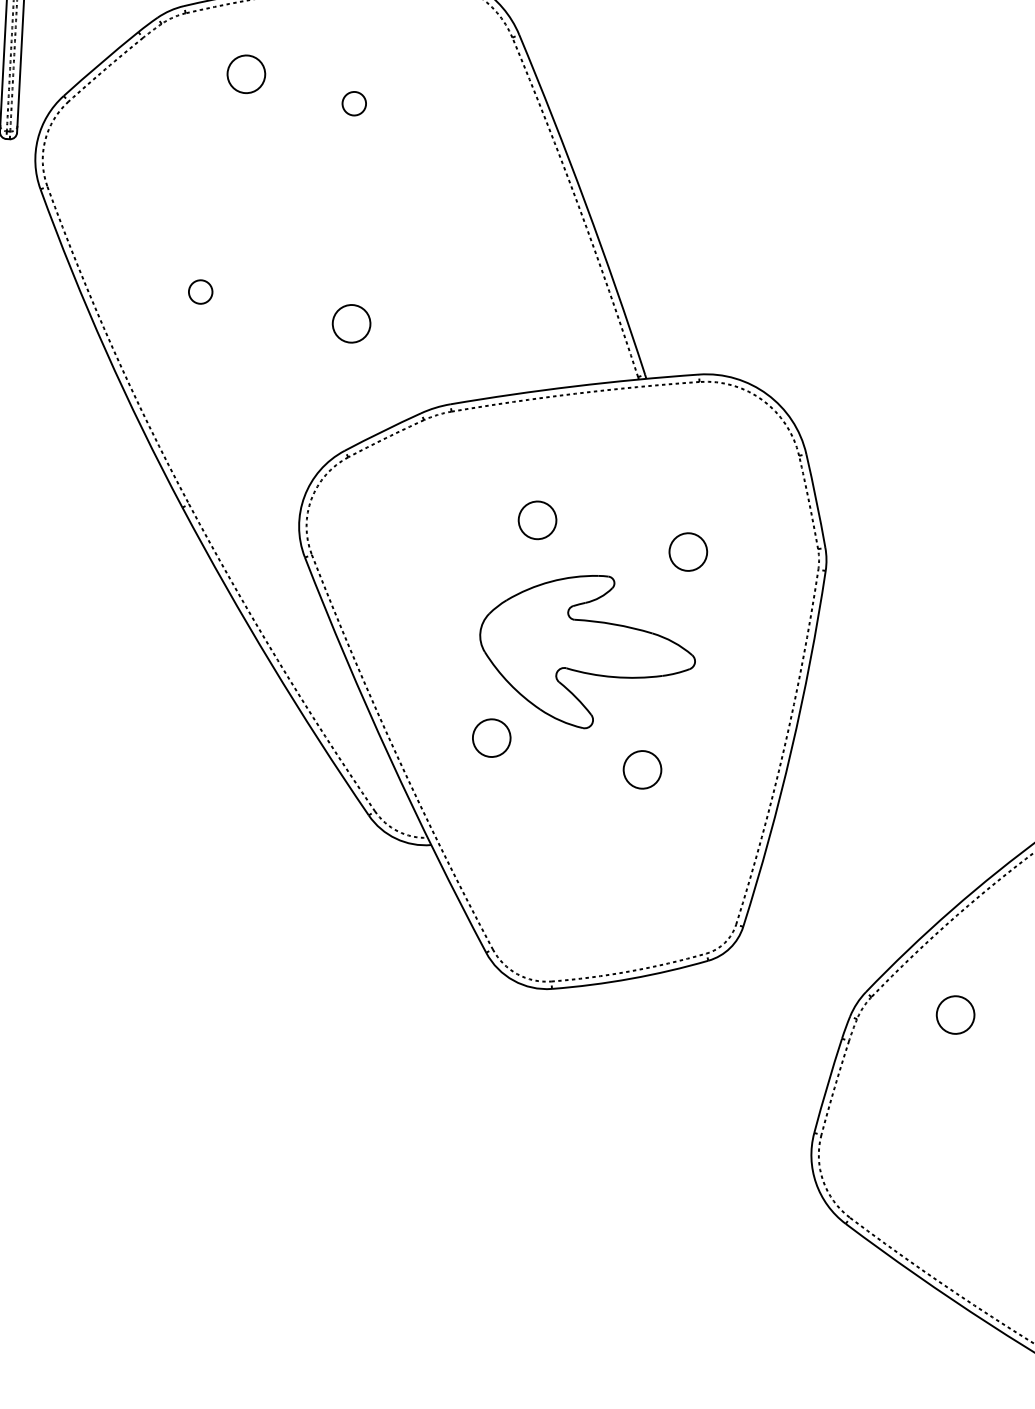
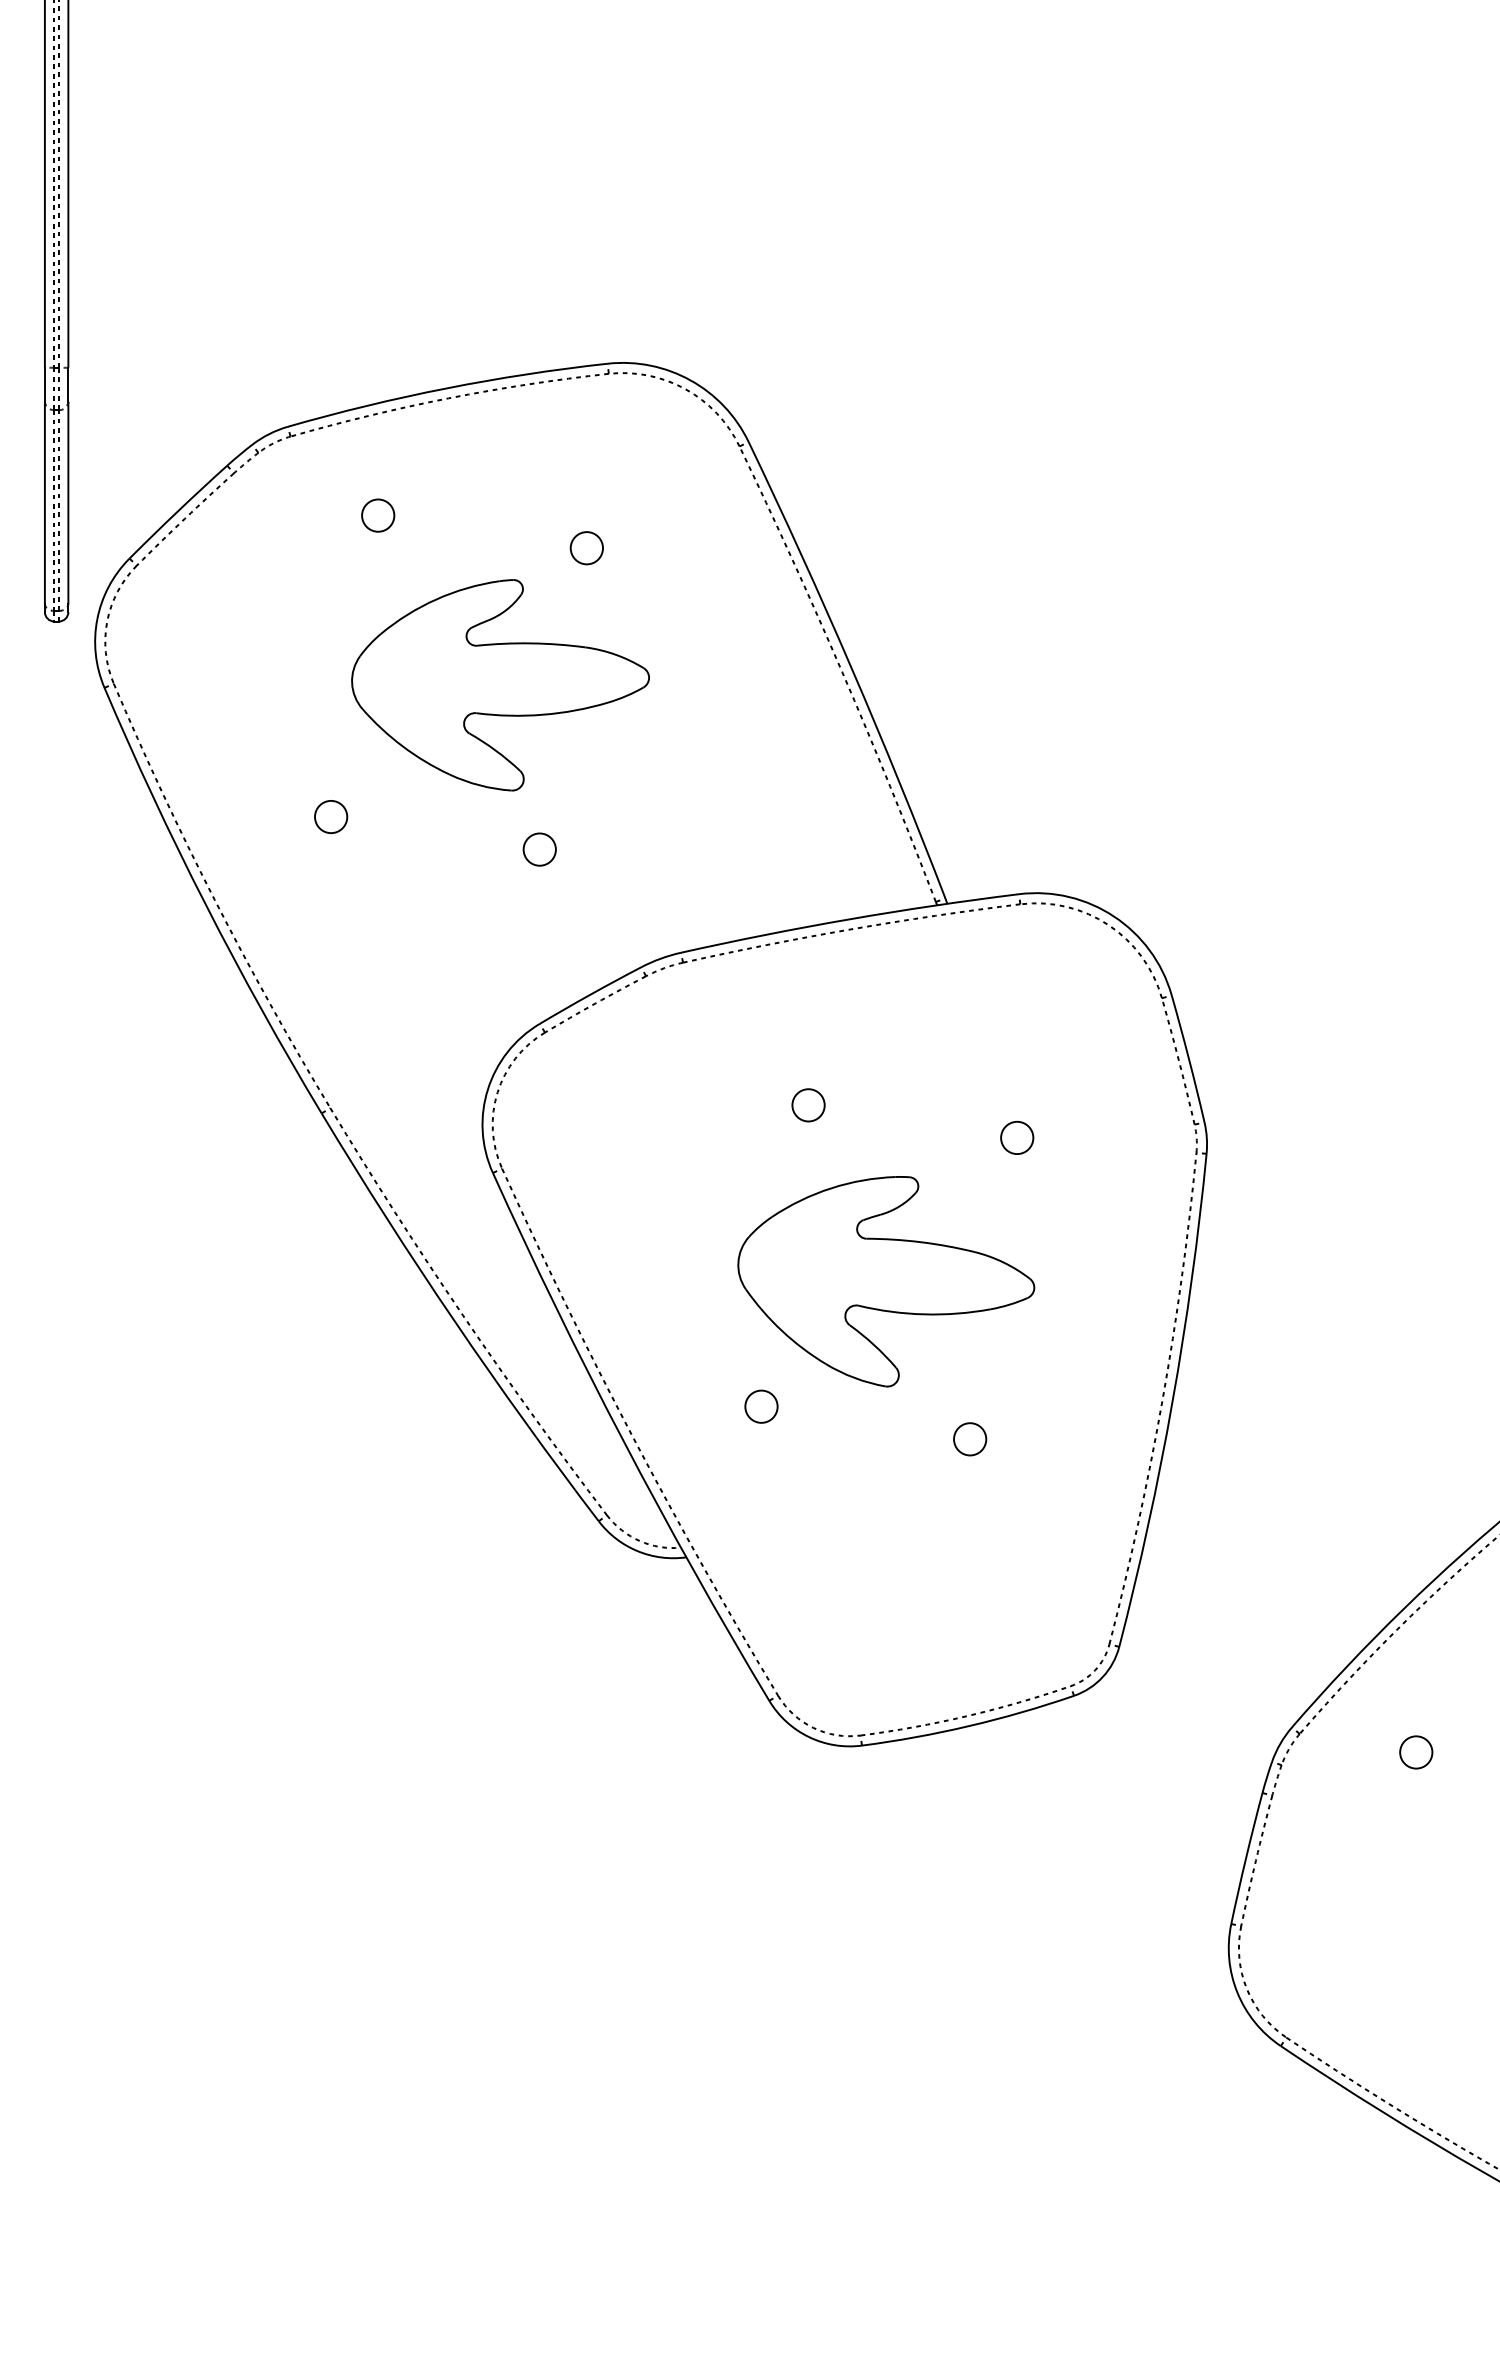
circle: (246, 74) -> (378, 515), size x0.62
circle: (354, 103) -> (586, 548), moved
part: (329, 202) -> (500, 685), added
circle: (351, 323) -> (539, 849), size x0.62
circle: (537, 520) -> (808, 1105), size x0.62
circle: (688, 551) -> (1017, 1137), size x0.62
circle: (491, 737) -> (761, 1406), size x0.62
circle: (642, 770) -> (970, 1439), size x0.62
circle: (955, 1015) -> (1416, 1752), size x0.62

